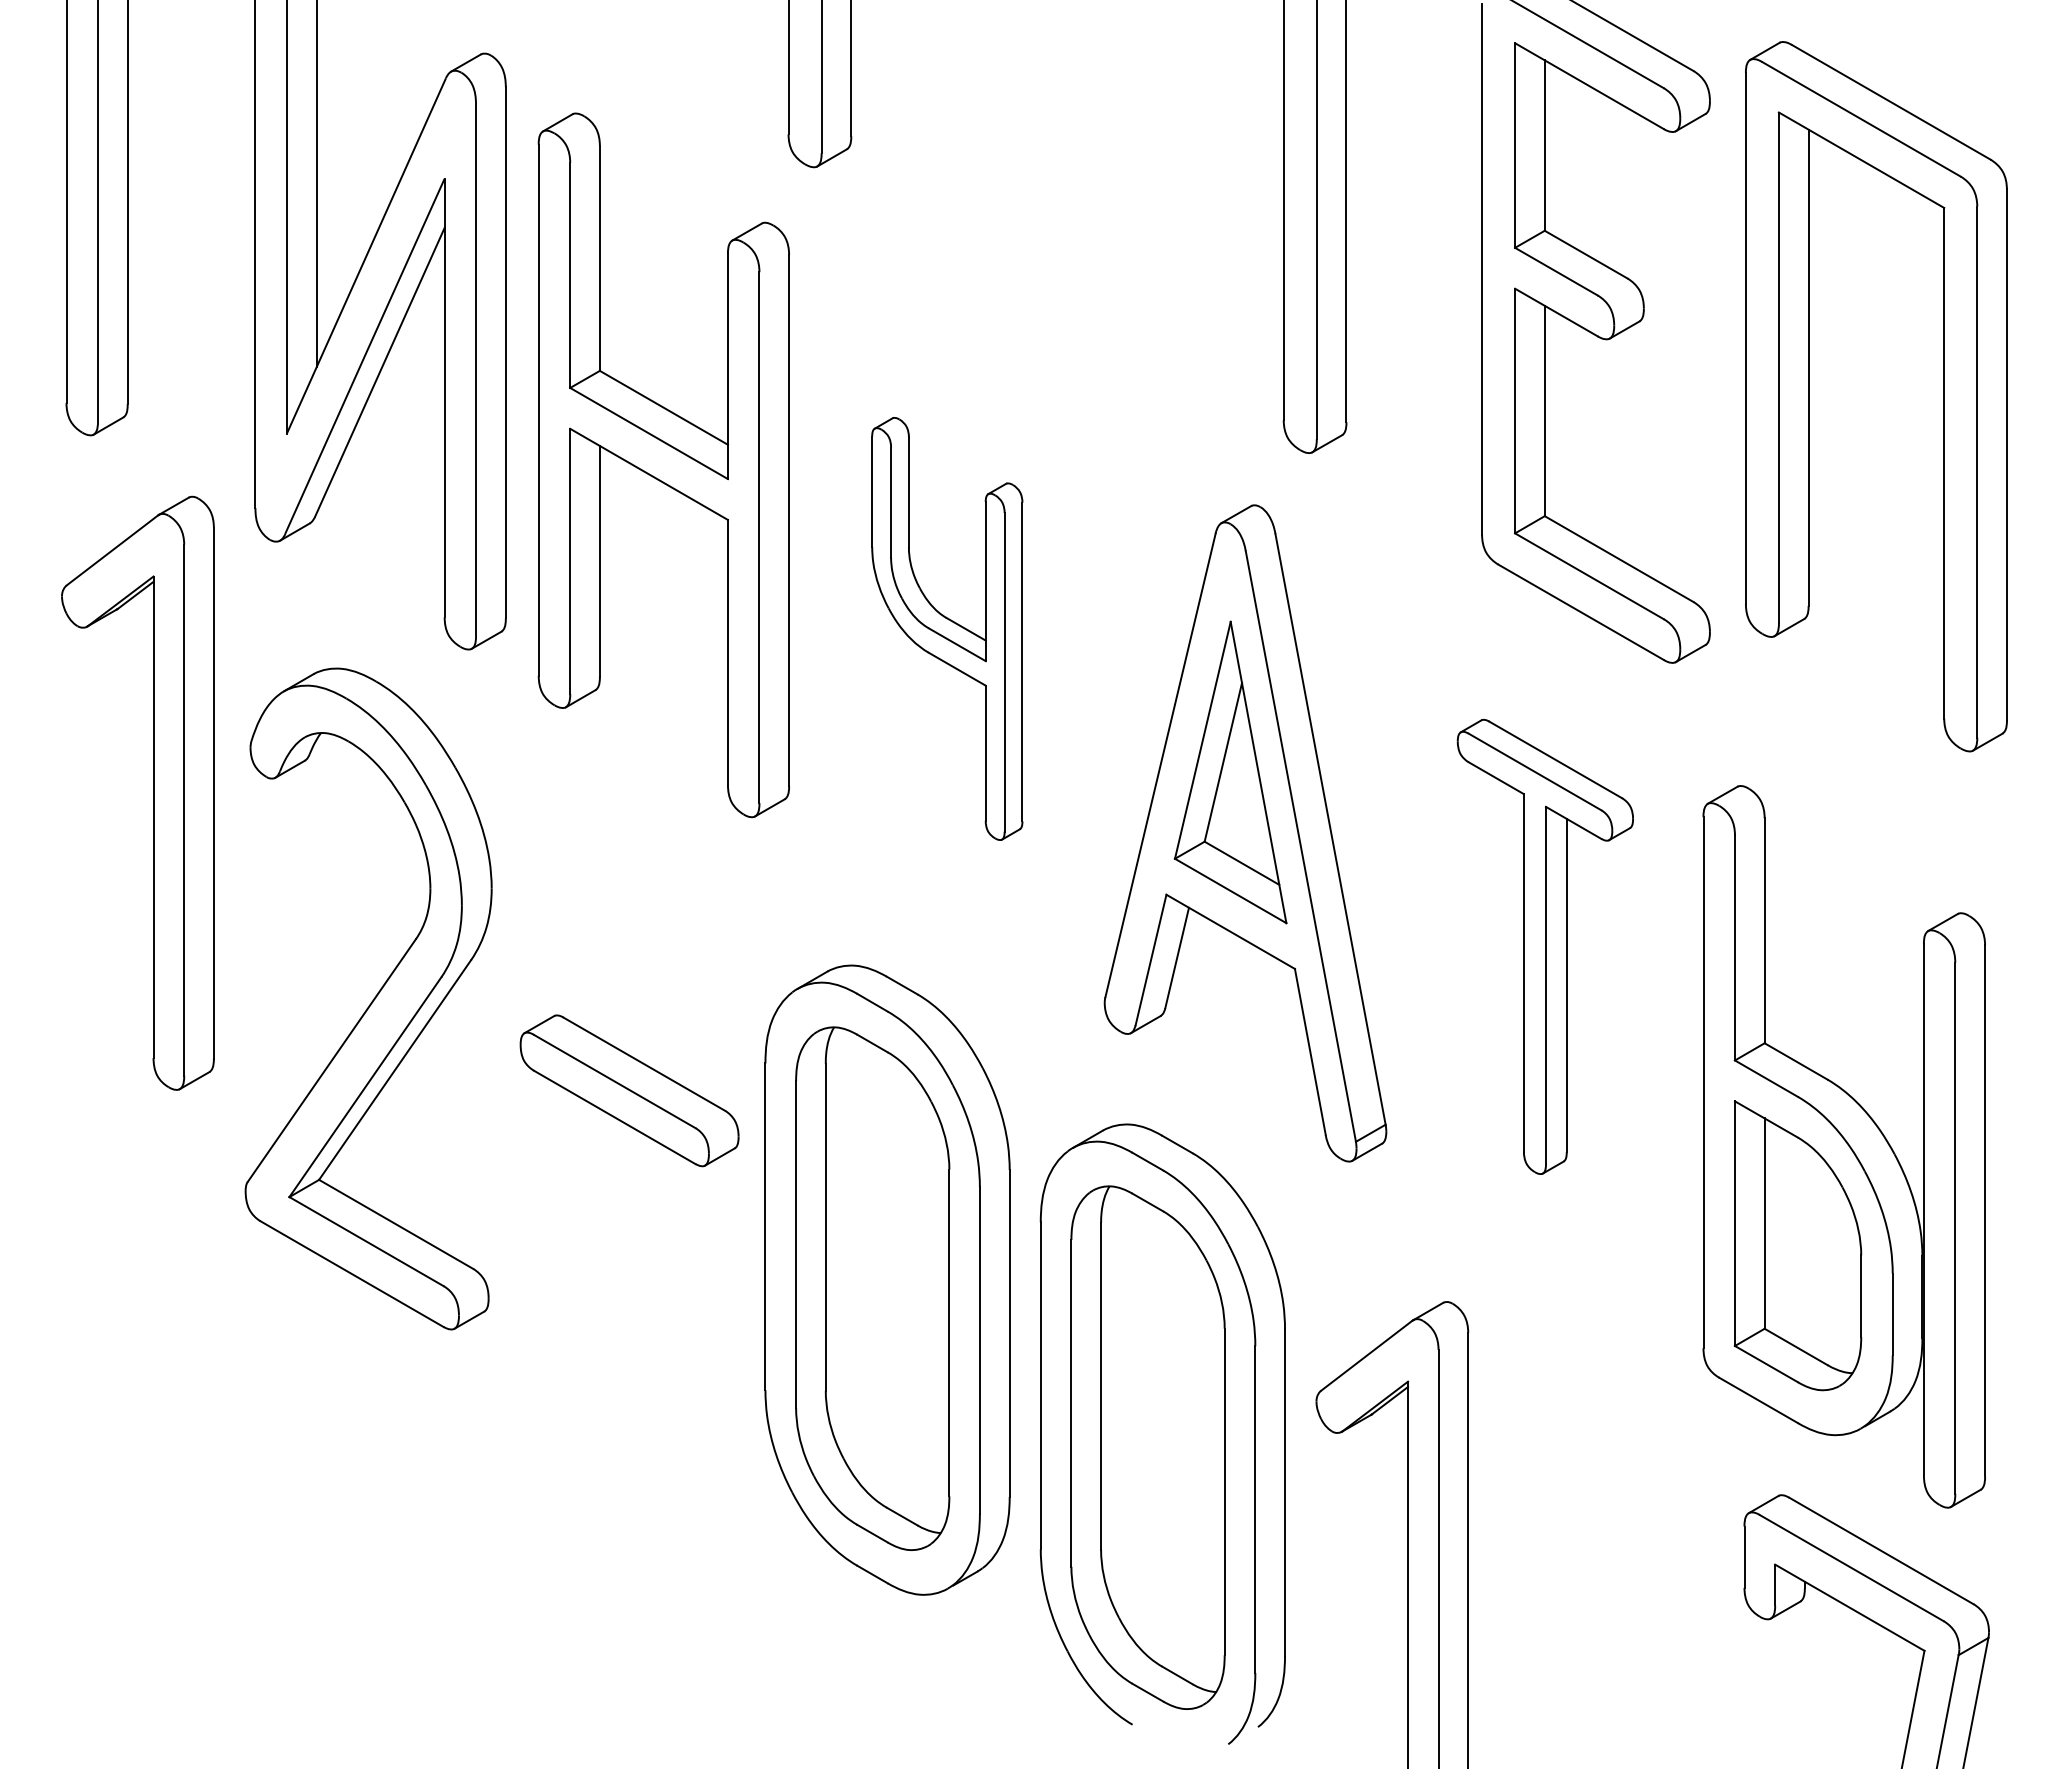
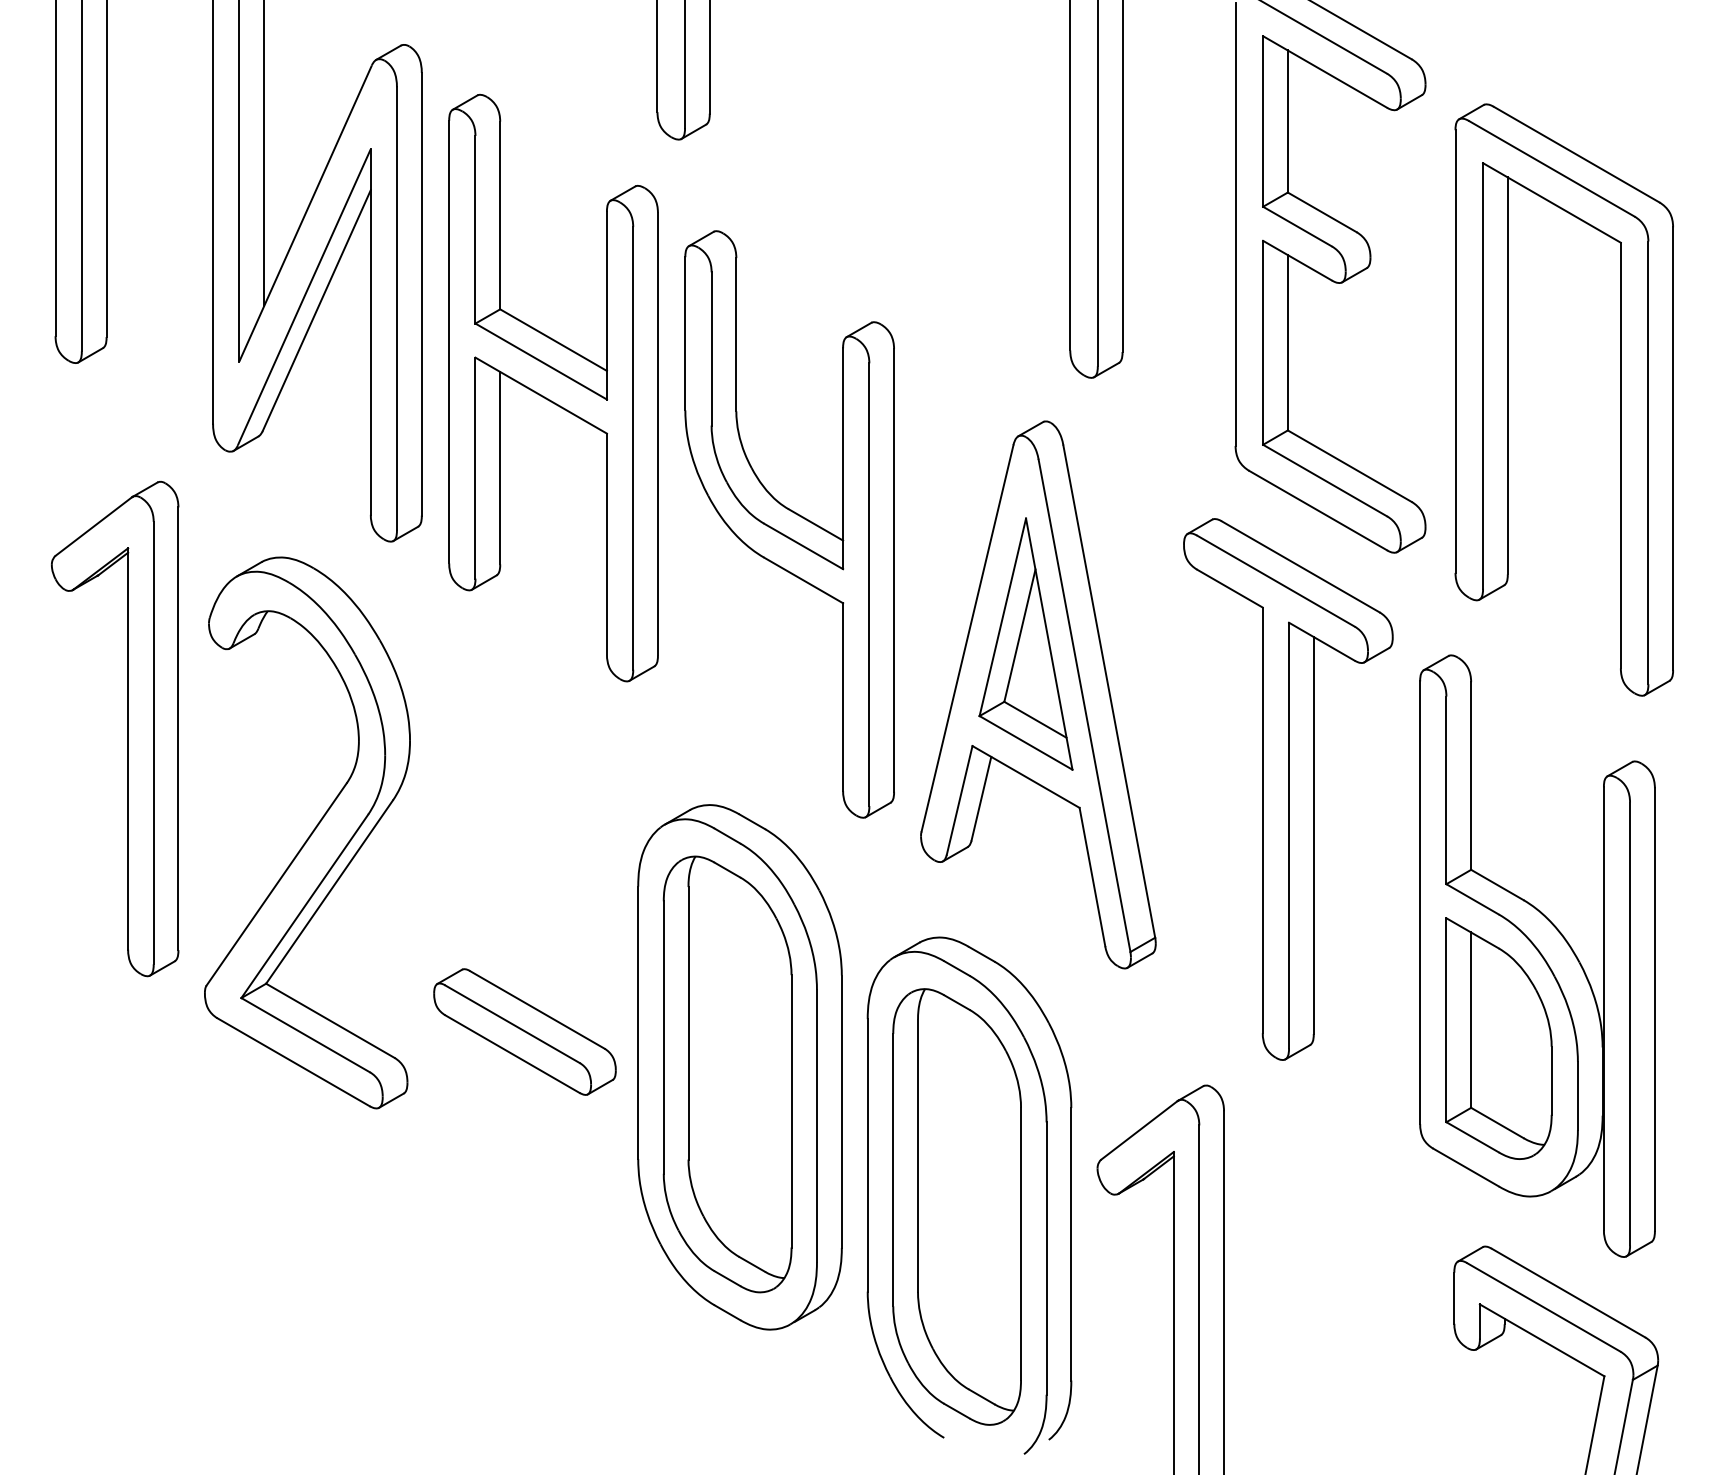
part: (1809, 396) -> (1508, 399), moved
part: (947, 628) -> (789, 524), size x1.67
part: (153, 792) -> (128, 728), moved
part: (1545, 946) -> (1288, 789), size x1.43
part: (629, 1090) -> (524, 1031), moved

